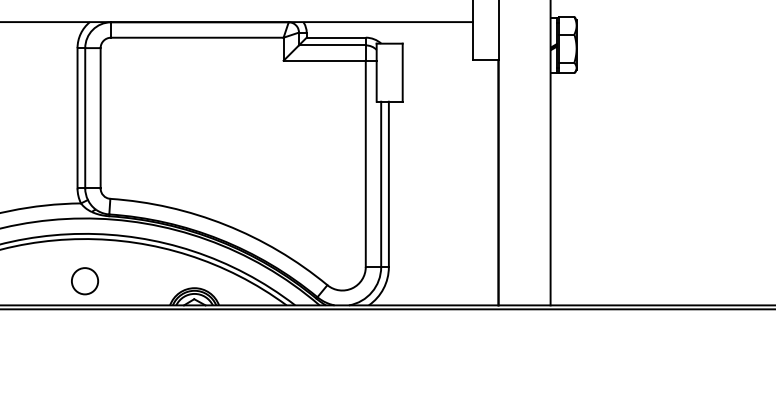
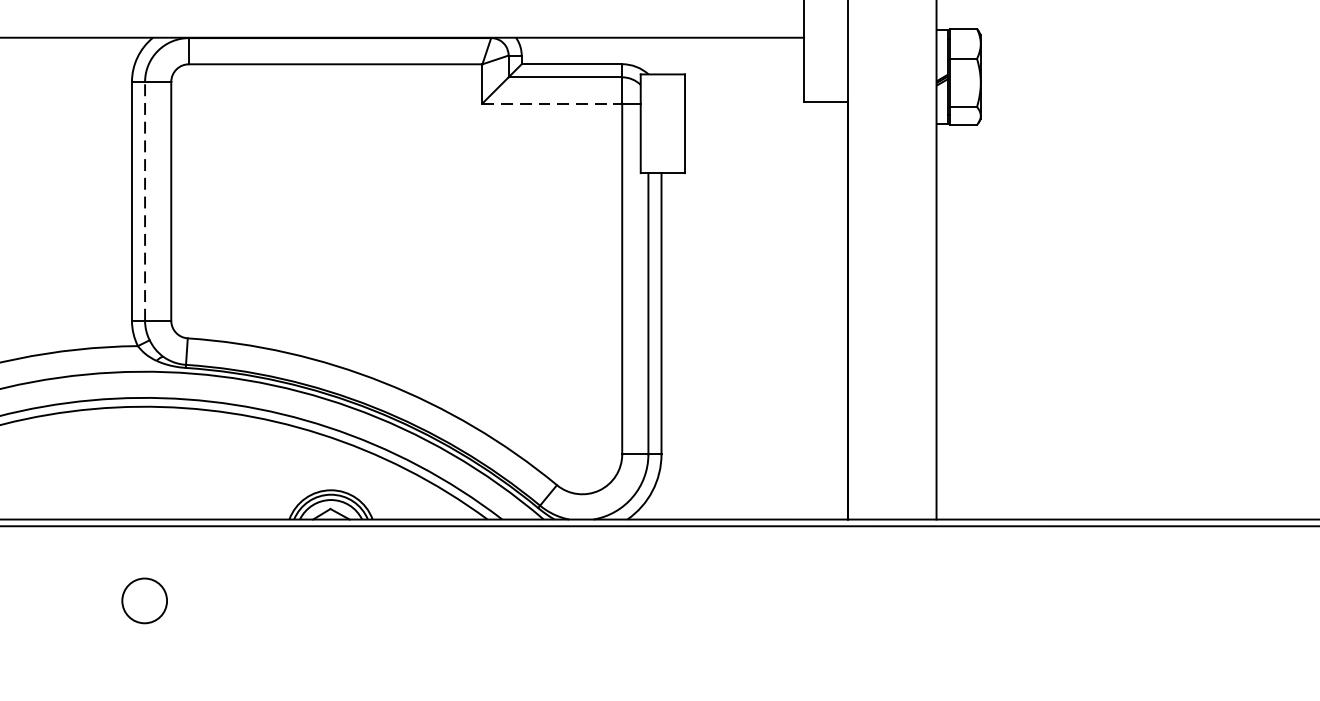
line: (325, 60) -> (553, 103), solid -> dashed
line: (85, 117) -> (145, 199), solid -> dashed
circle: (85, 281) -> (145, 601), moved

